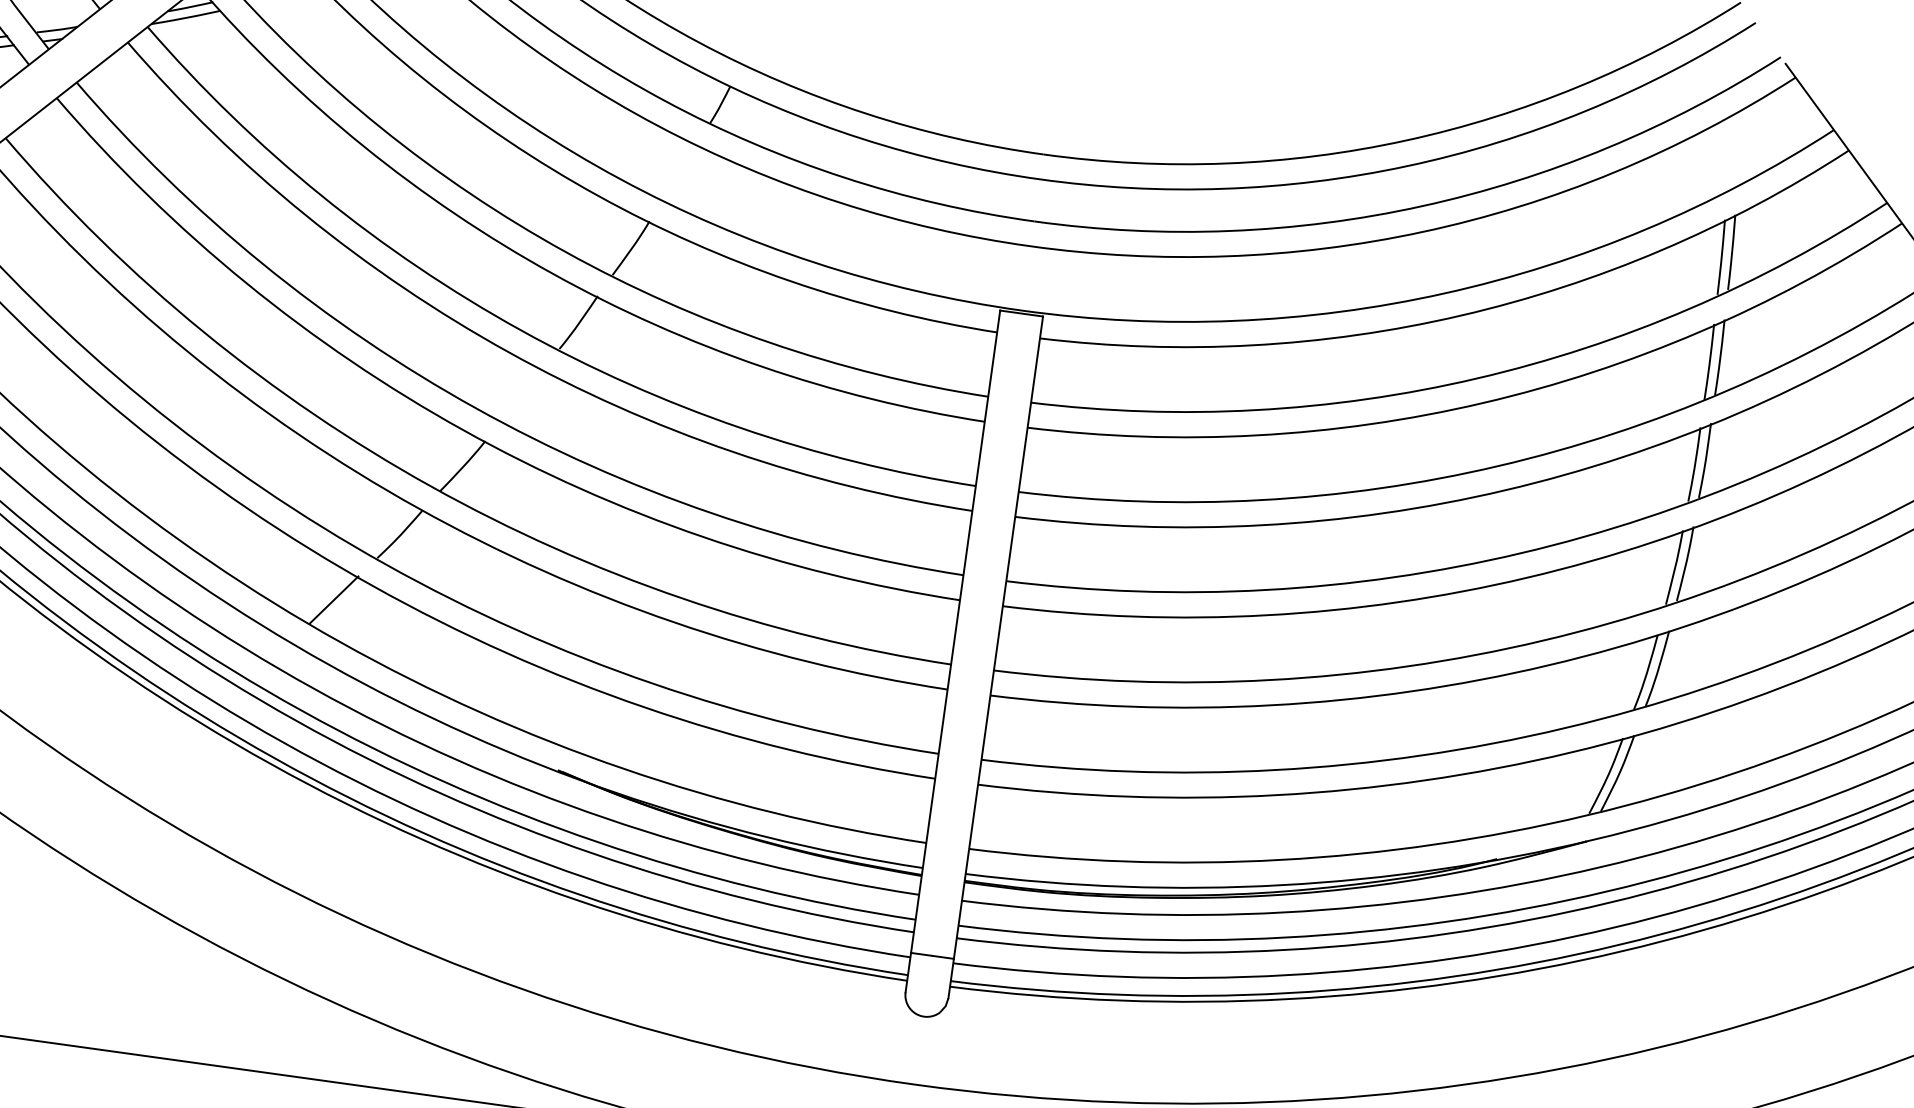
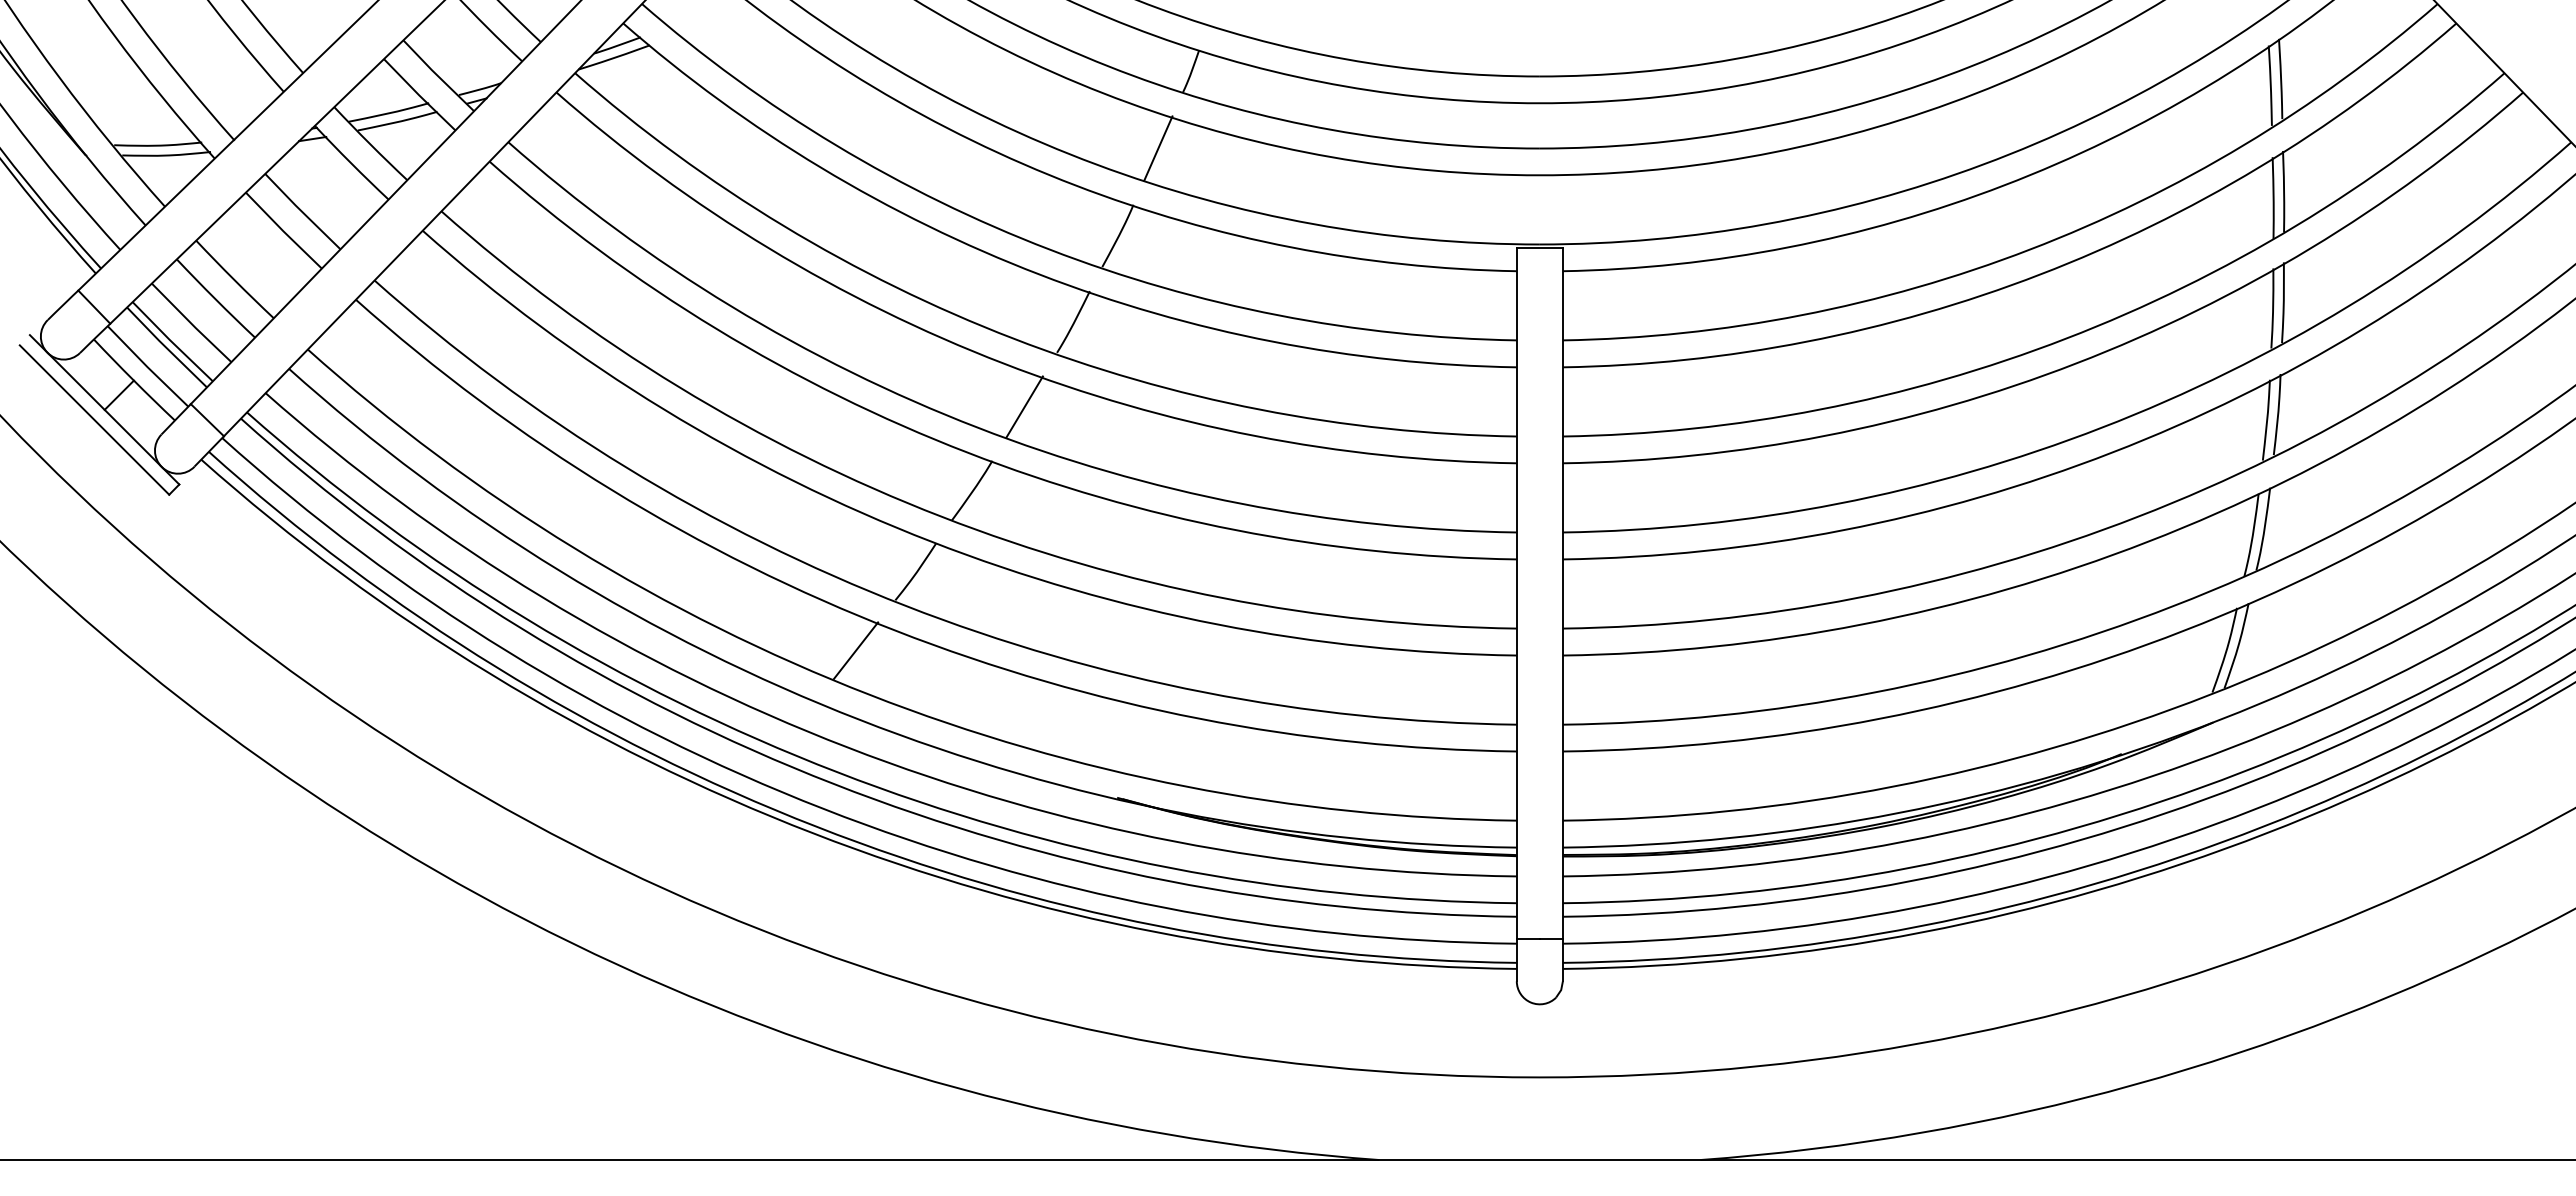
line: (680, 172) -> (1158, 148), added
line: (522, 394) -> (1024, 406), added

